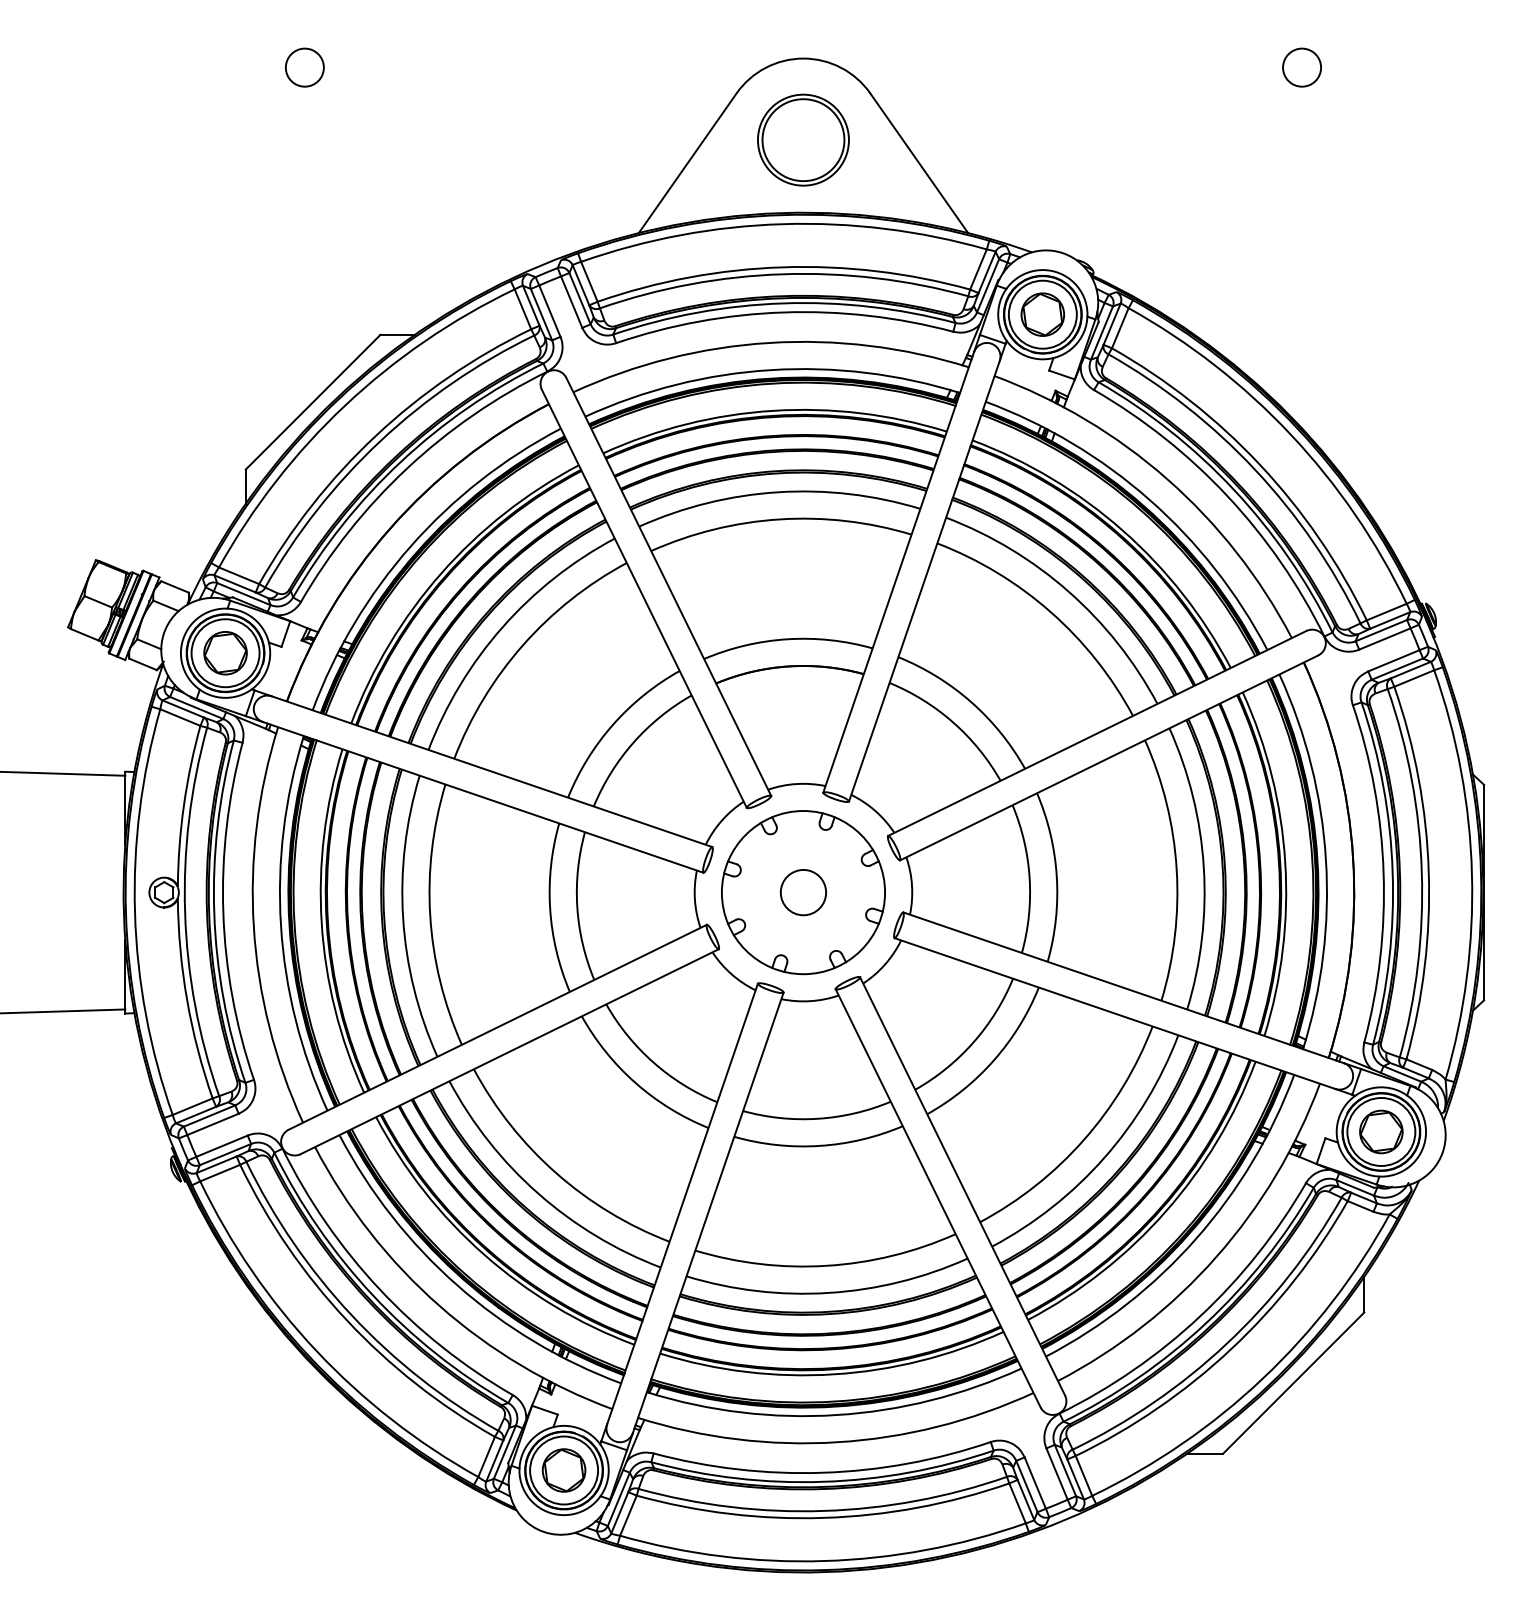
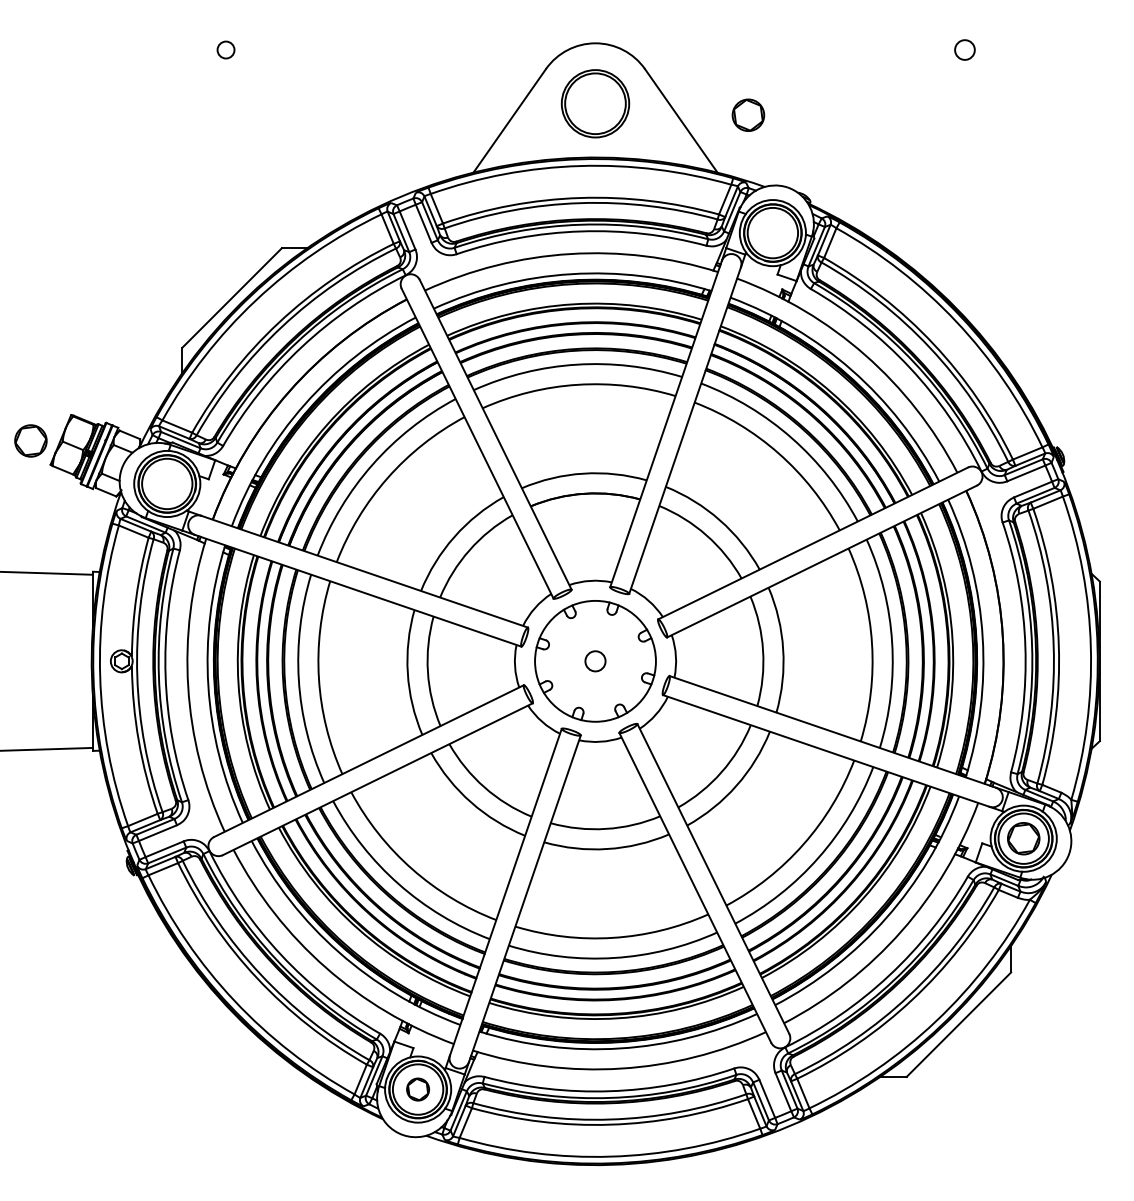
circle: (304, 67) -> (225, 49), size x0.6
circle: (1302, 67) -> (965, 49), size x0.7
part: (1042, 314) -> (748, 115), moved
part: (225, 653) -> (30, 441), moved
circle: (803, 892) -> (595, 661), size x0.6
part: (563, 1470) -> (417, 1089), size x0.7

